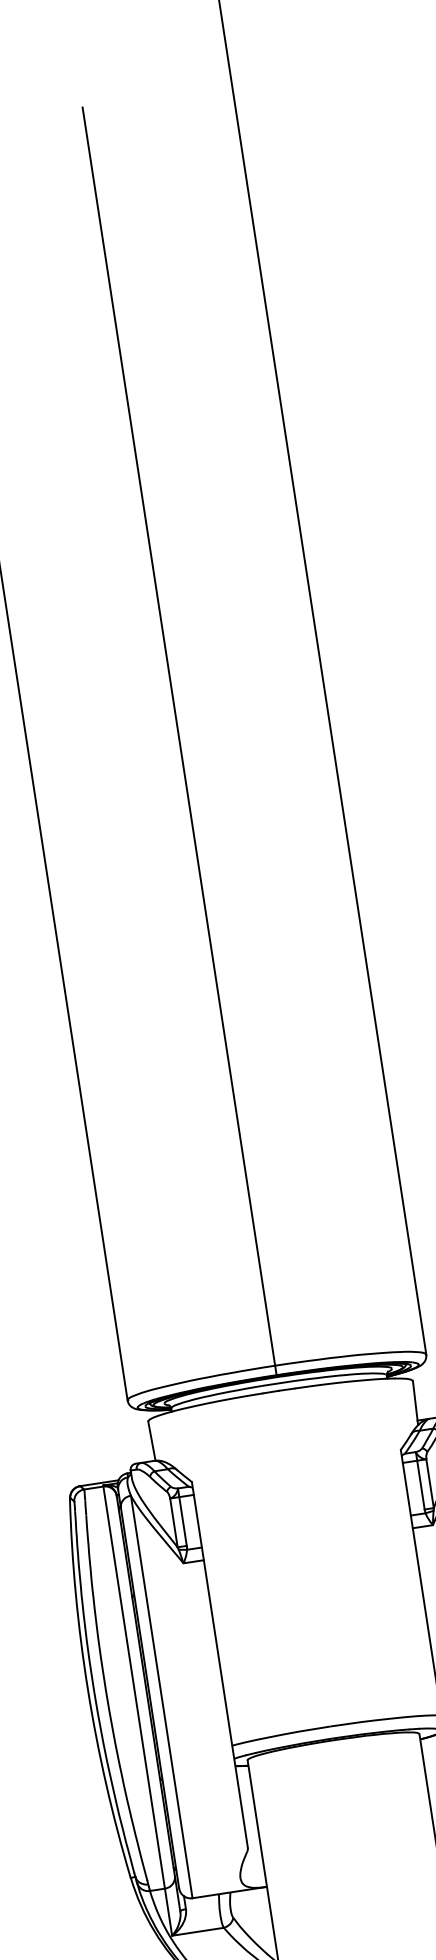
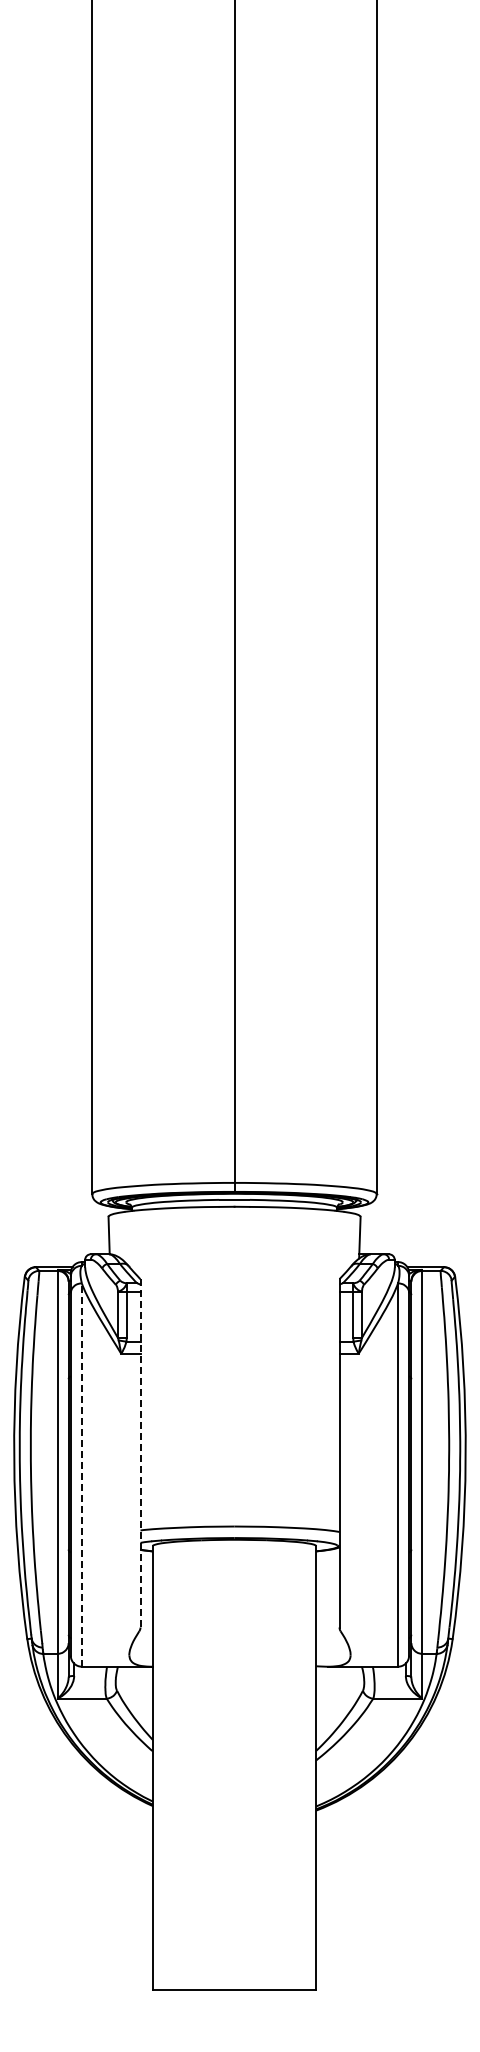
line: (219, 1664) -> (140, 1453), solid -> dashed
line: (161, 1697) -> (81, 1475), solid -> dashed

